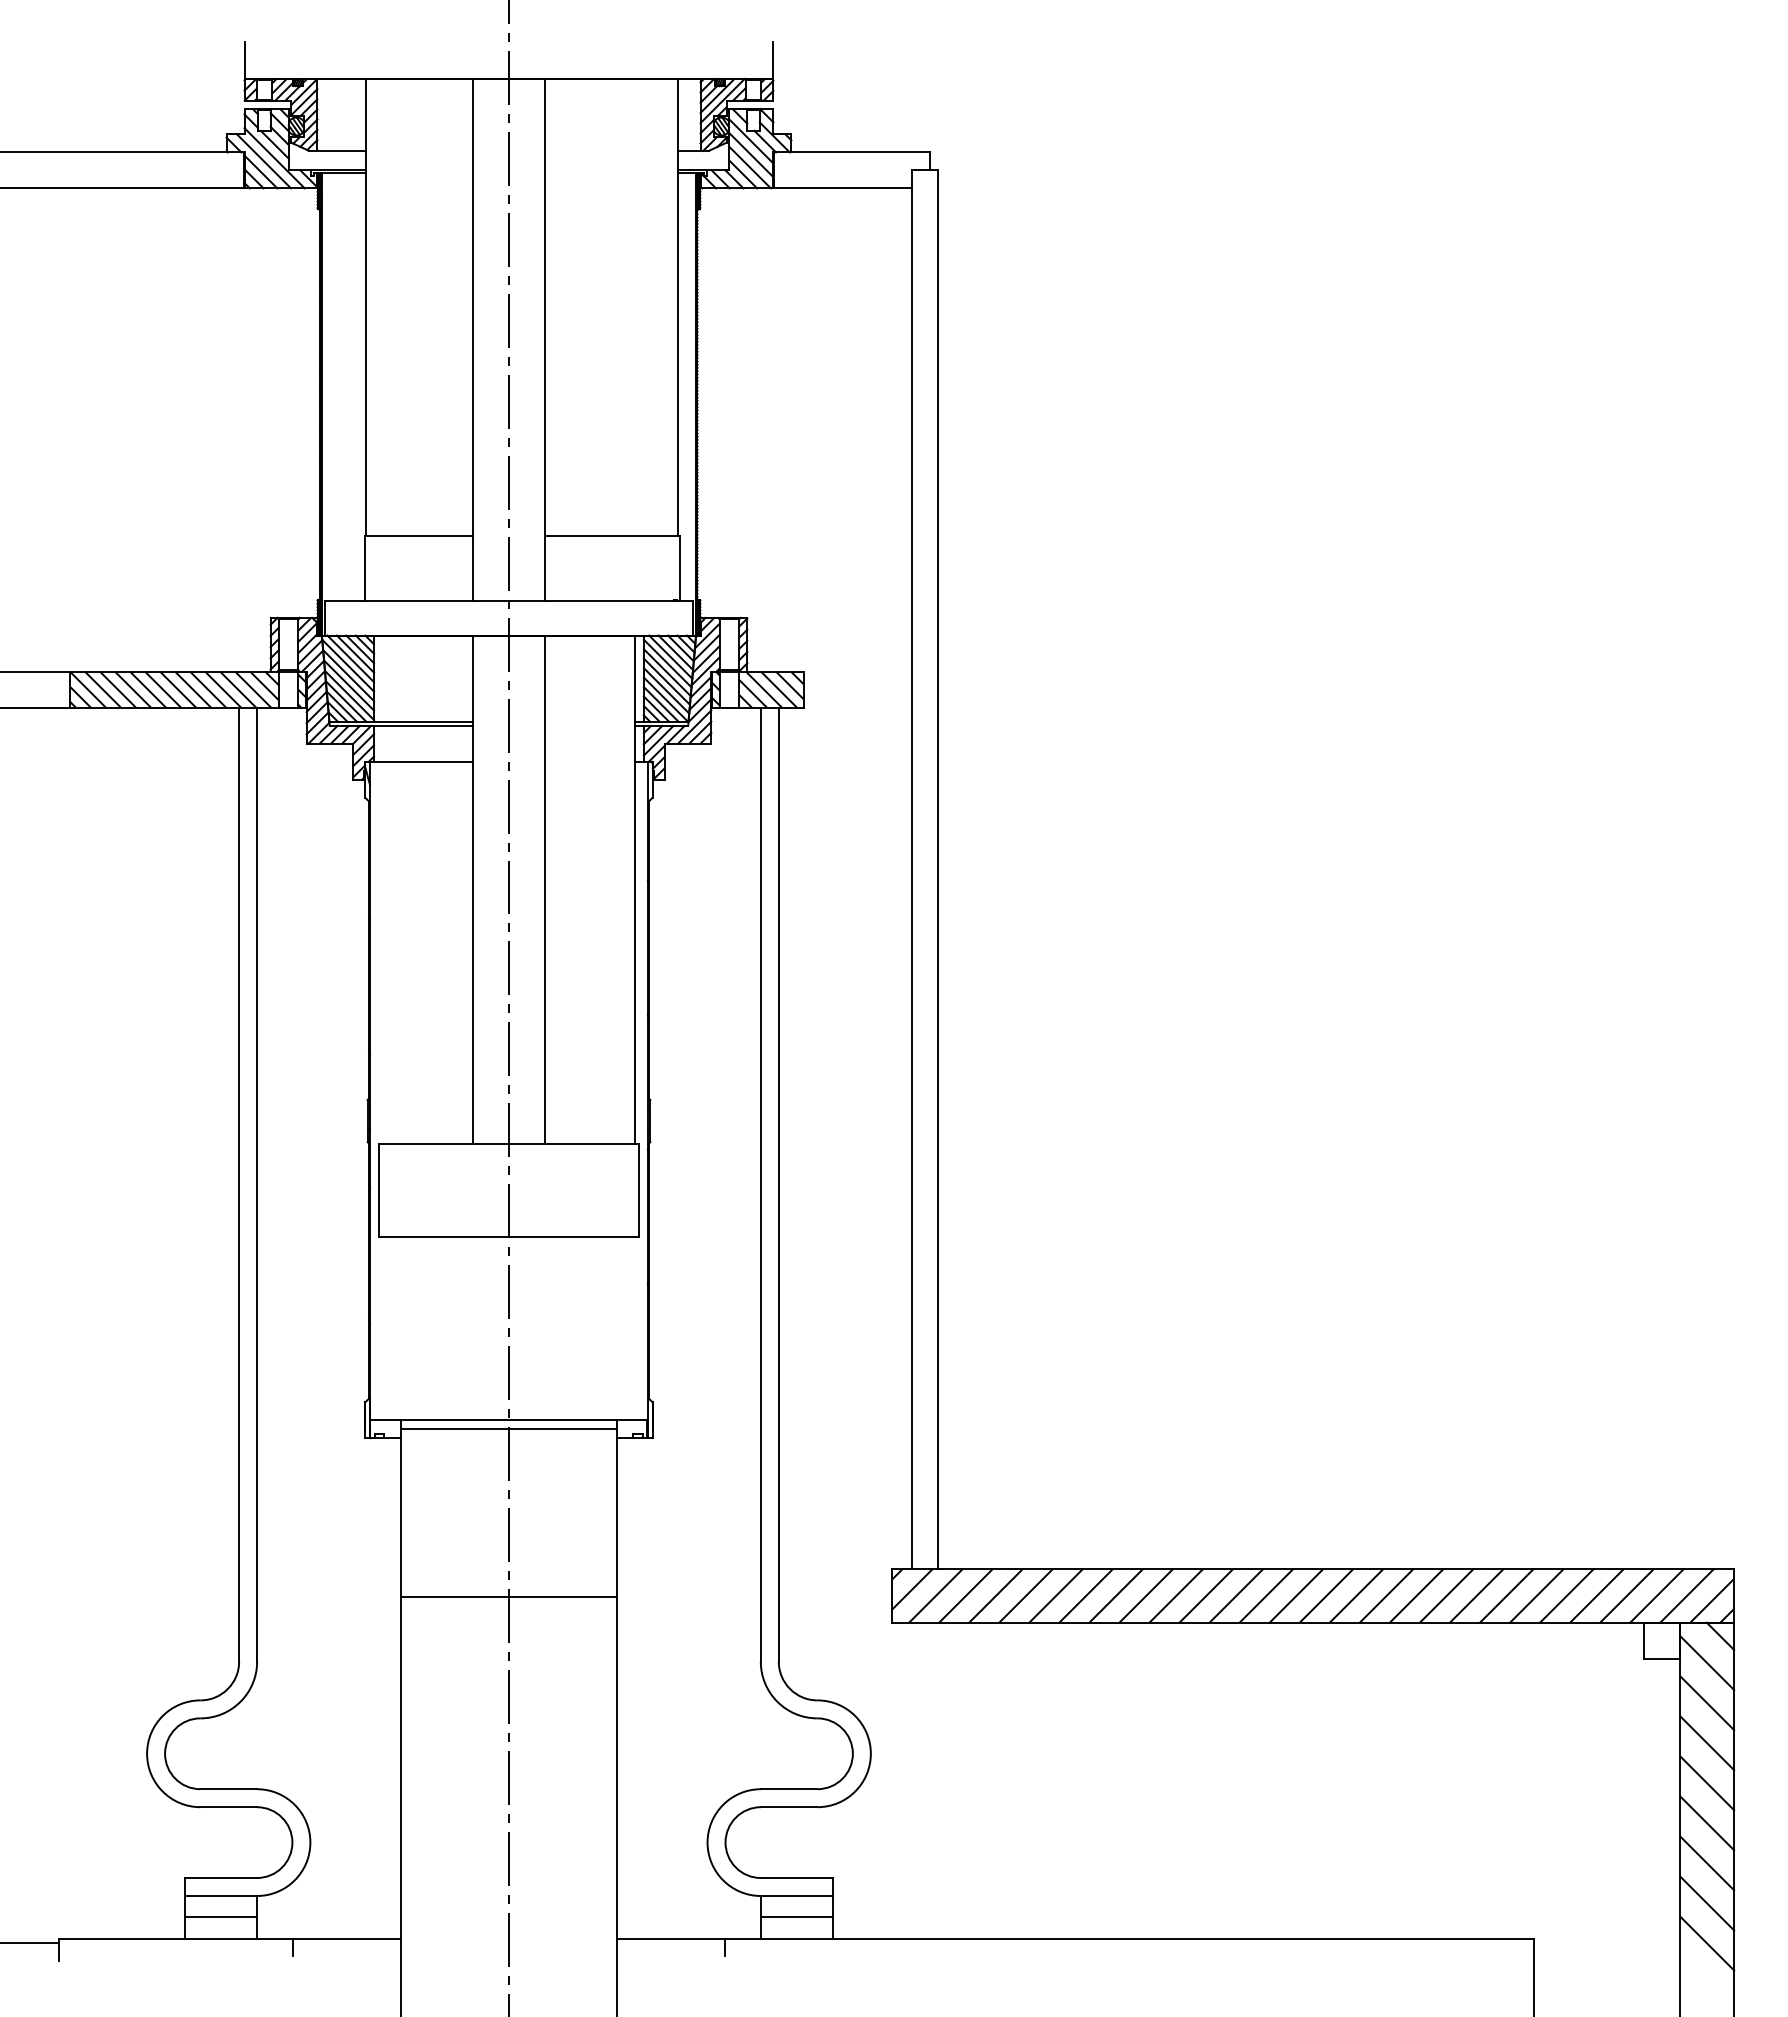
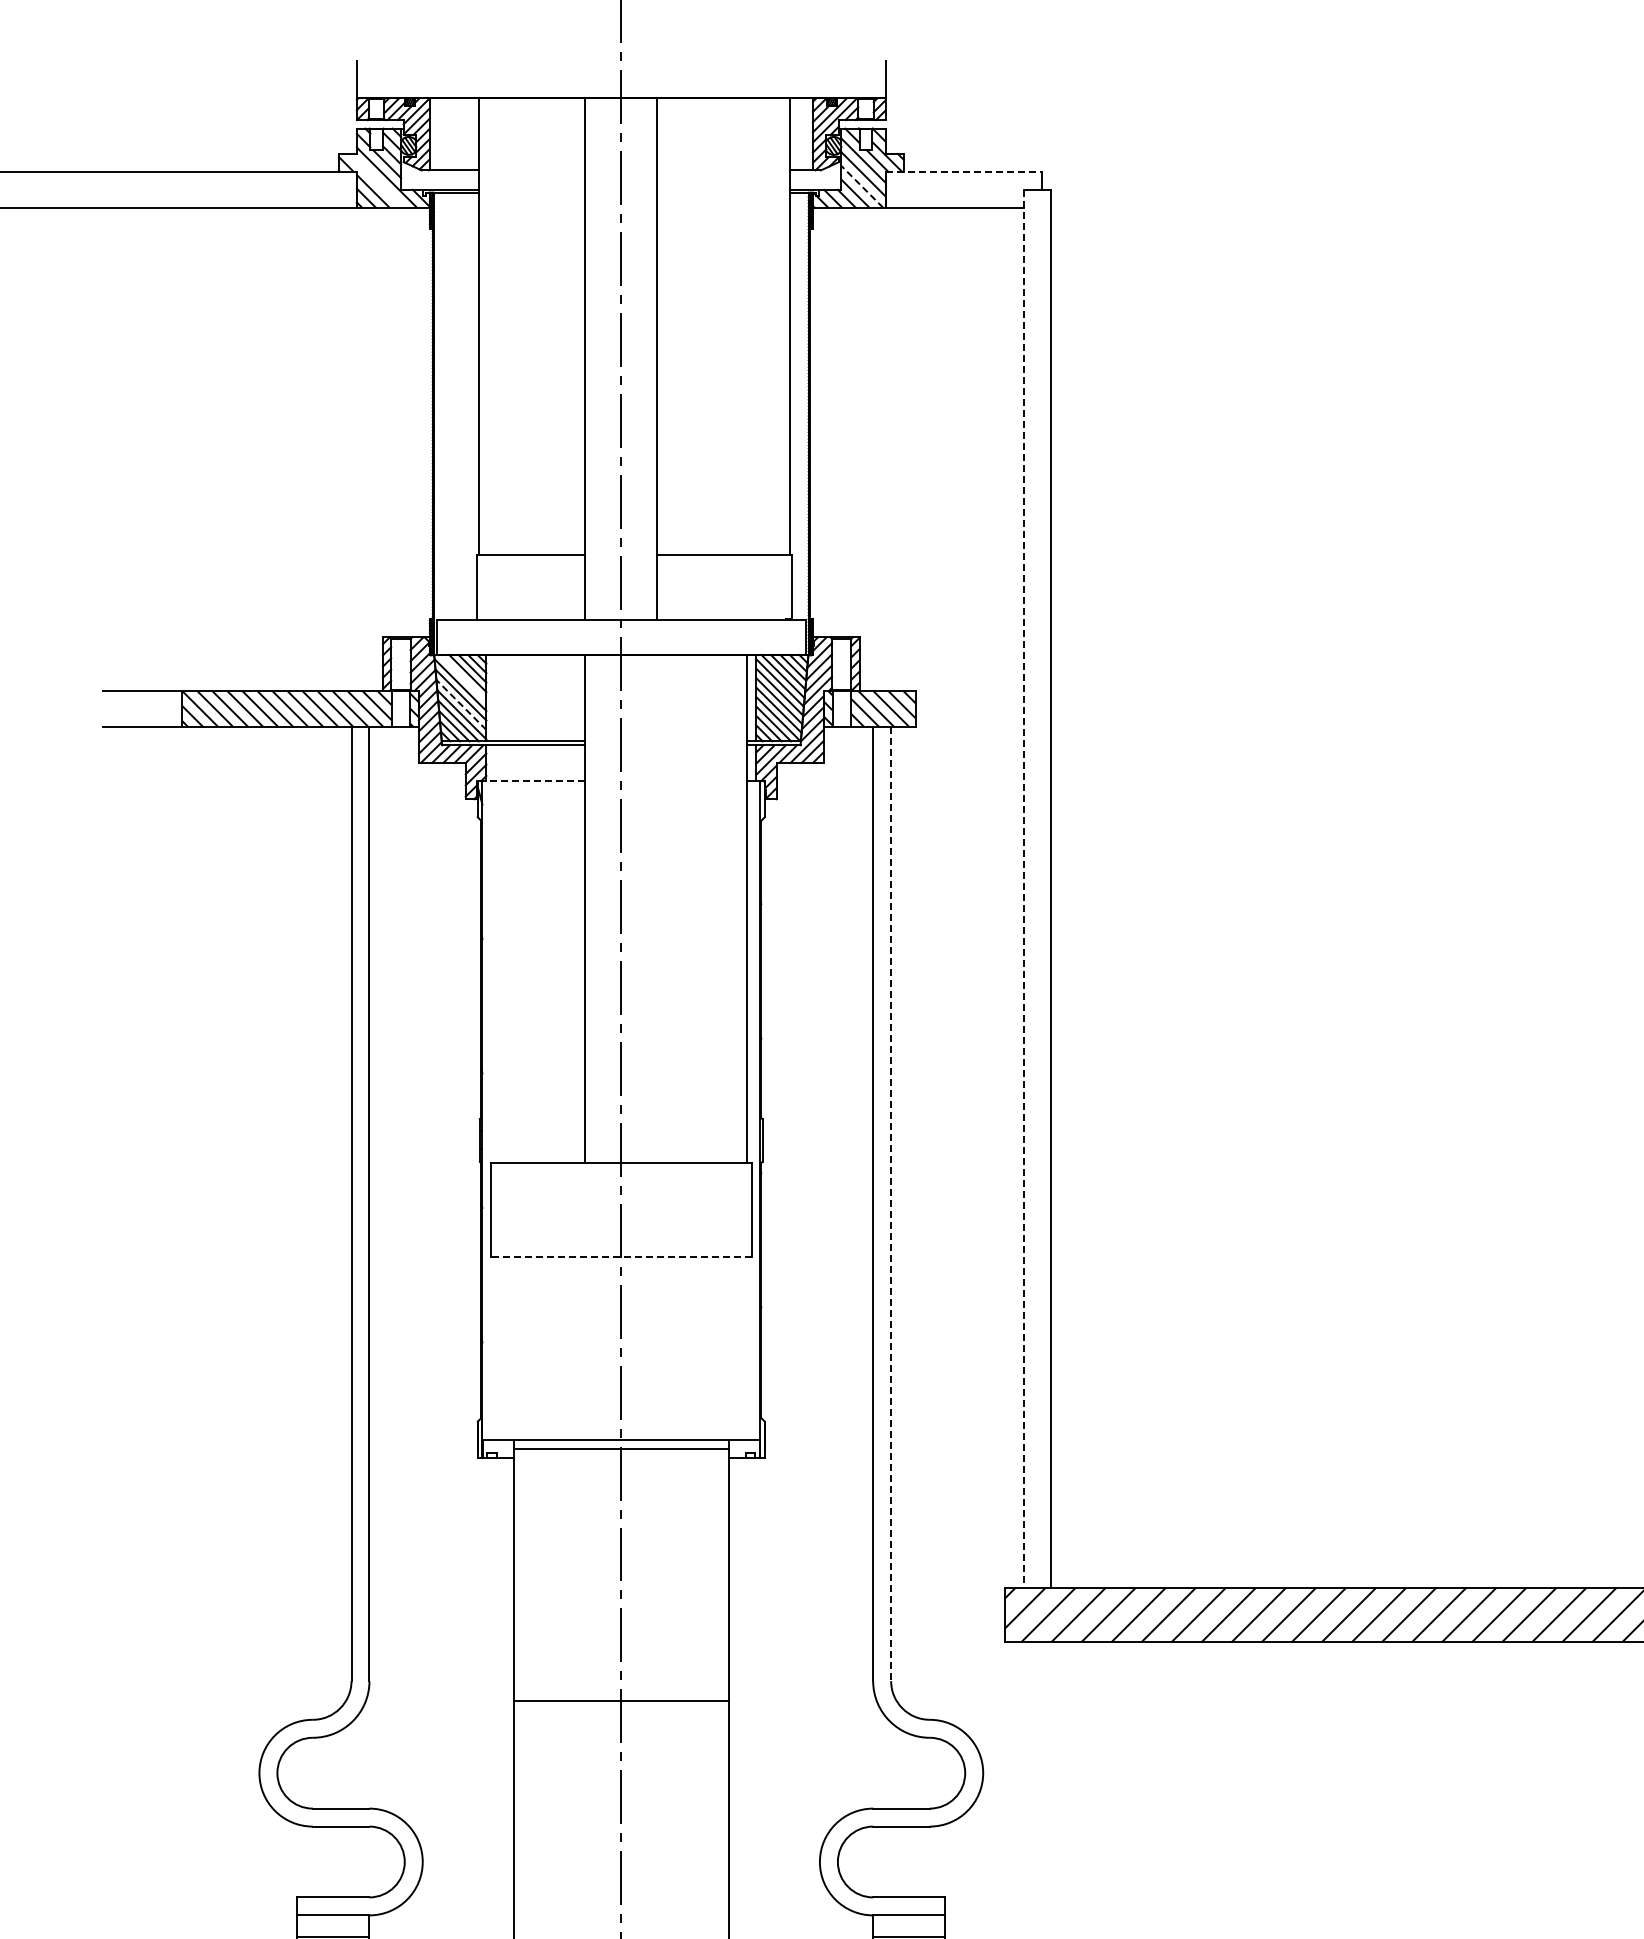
line: (852, 152) -> (964, 171), solid -> dashed
line: (264, 161) -> (376, 180), removed
line: (750, 167) -> (862, 186), solid -> dashed
line: (350, 658) -> (462, 677), removed
line: (348, 685) -> (460, 704), solid -> dashed
line: (419, 761) -> (531, 780), solid -> dashed
line: (911, 870) -> (1023, 889), solid -> dashed
line: (544, 889) -> (656, 908), removed
line: (778, 1185) -> (890, 1204), solid -> dashed
line: (508, 1237) -> (620, 1256), solid -> dashed
line: (508, 1596) -> (620, 1700), moved

